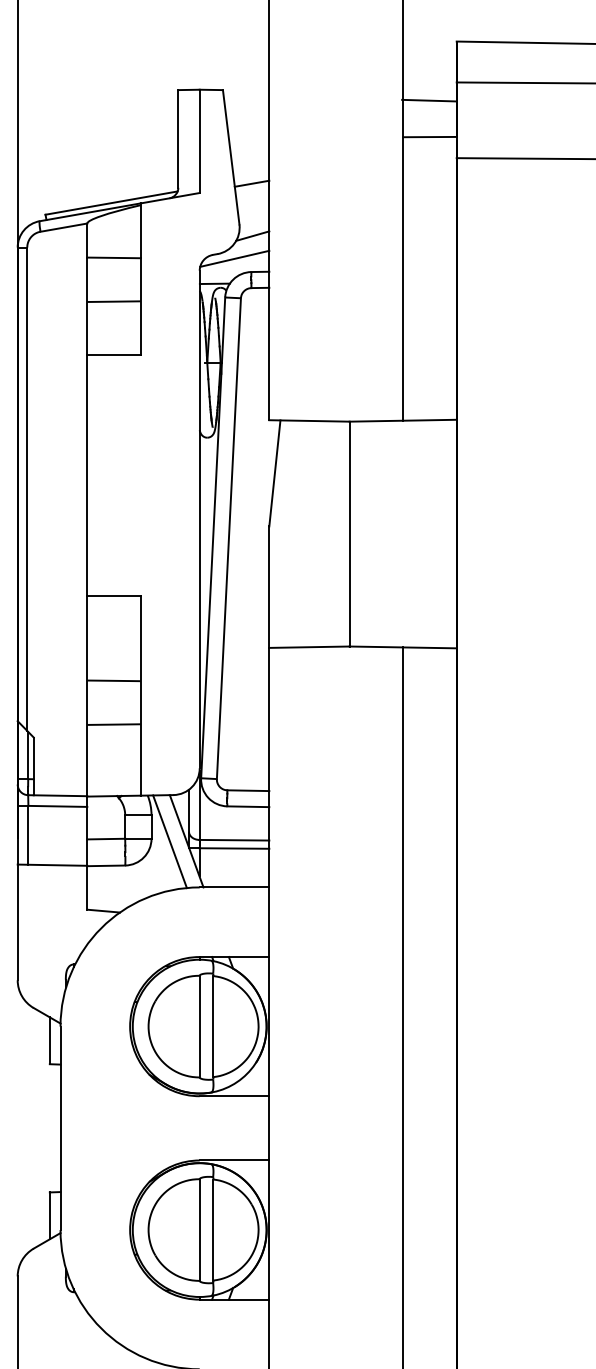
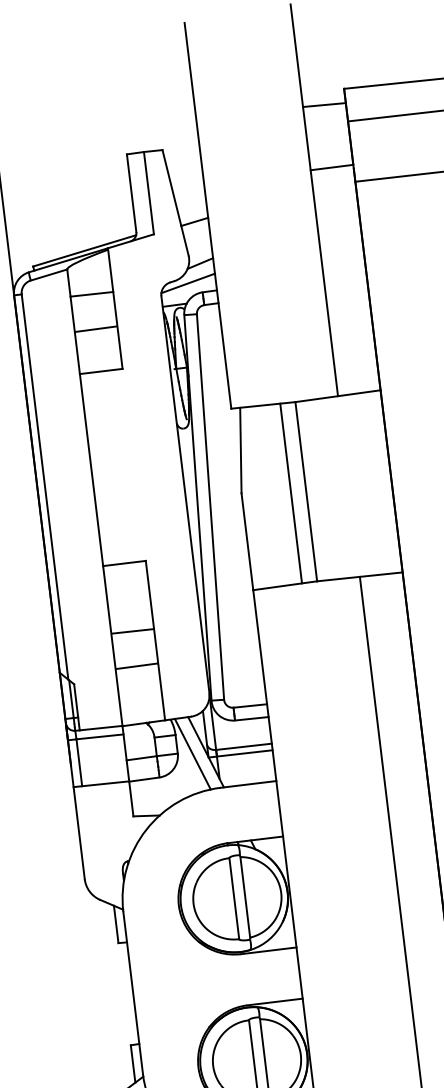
line: (428, 100) -> (324, 104), moved
line: (330, 533) -> (290, 493), added

